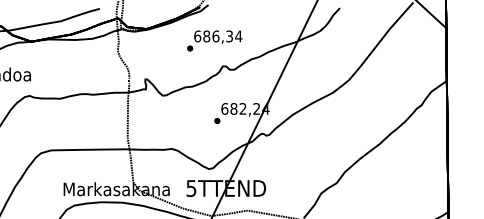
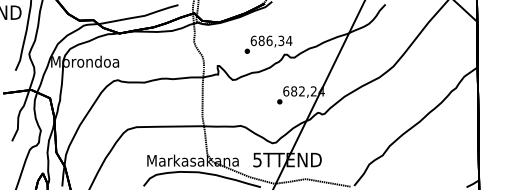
text: (214, 40) -> (268, 44), moved

